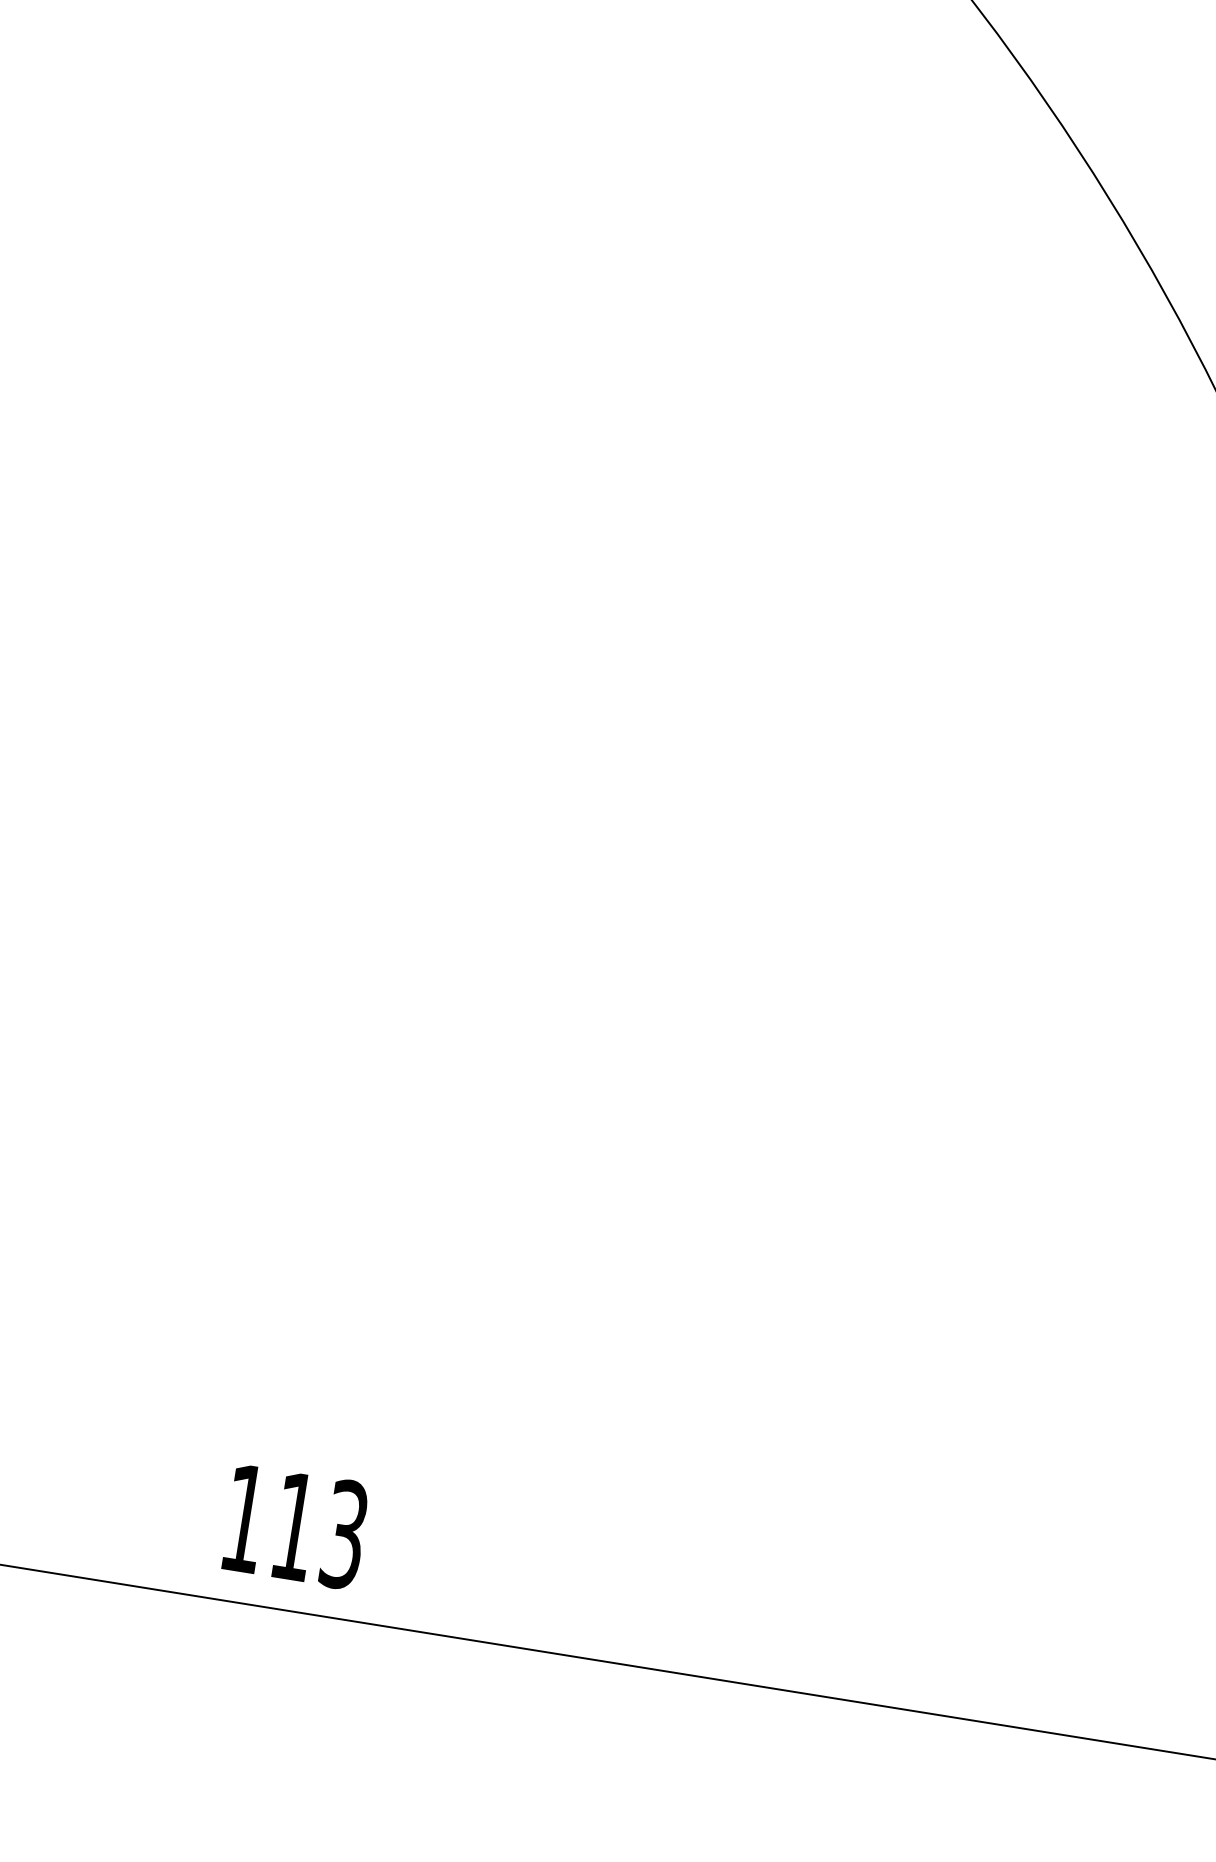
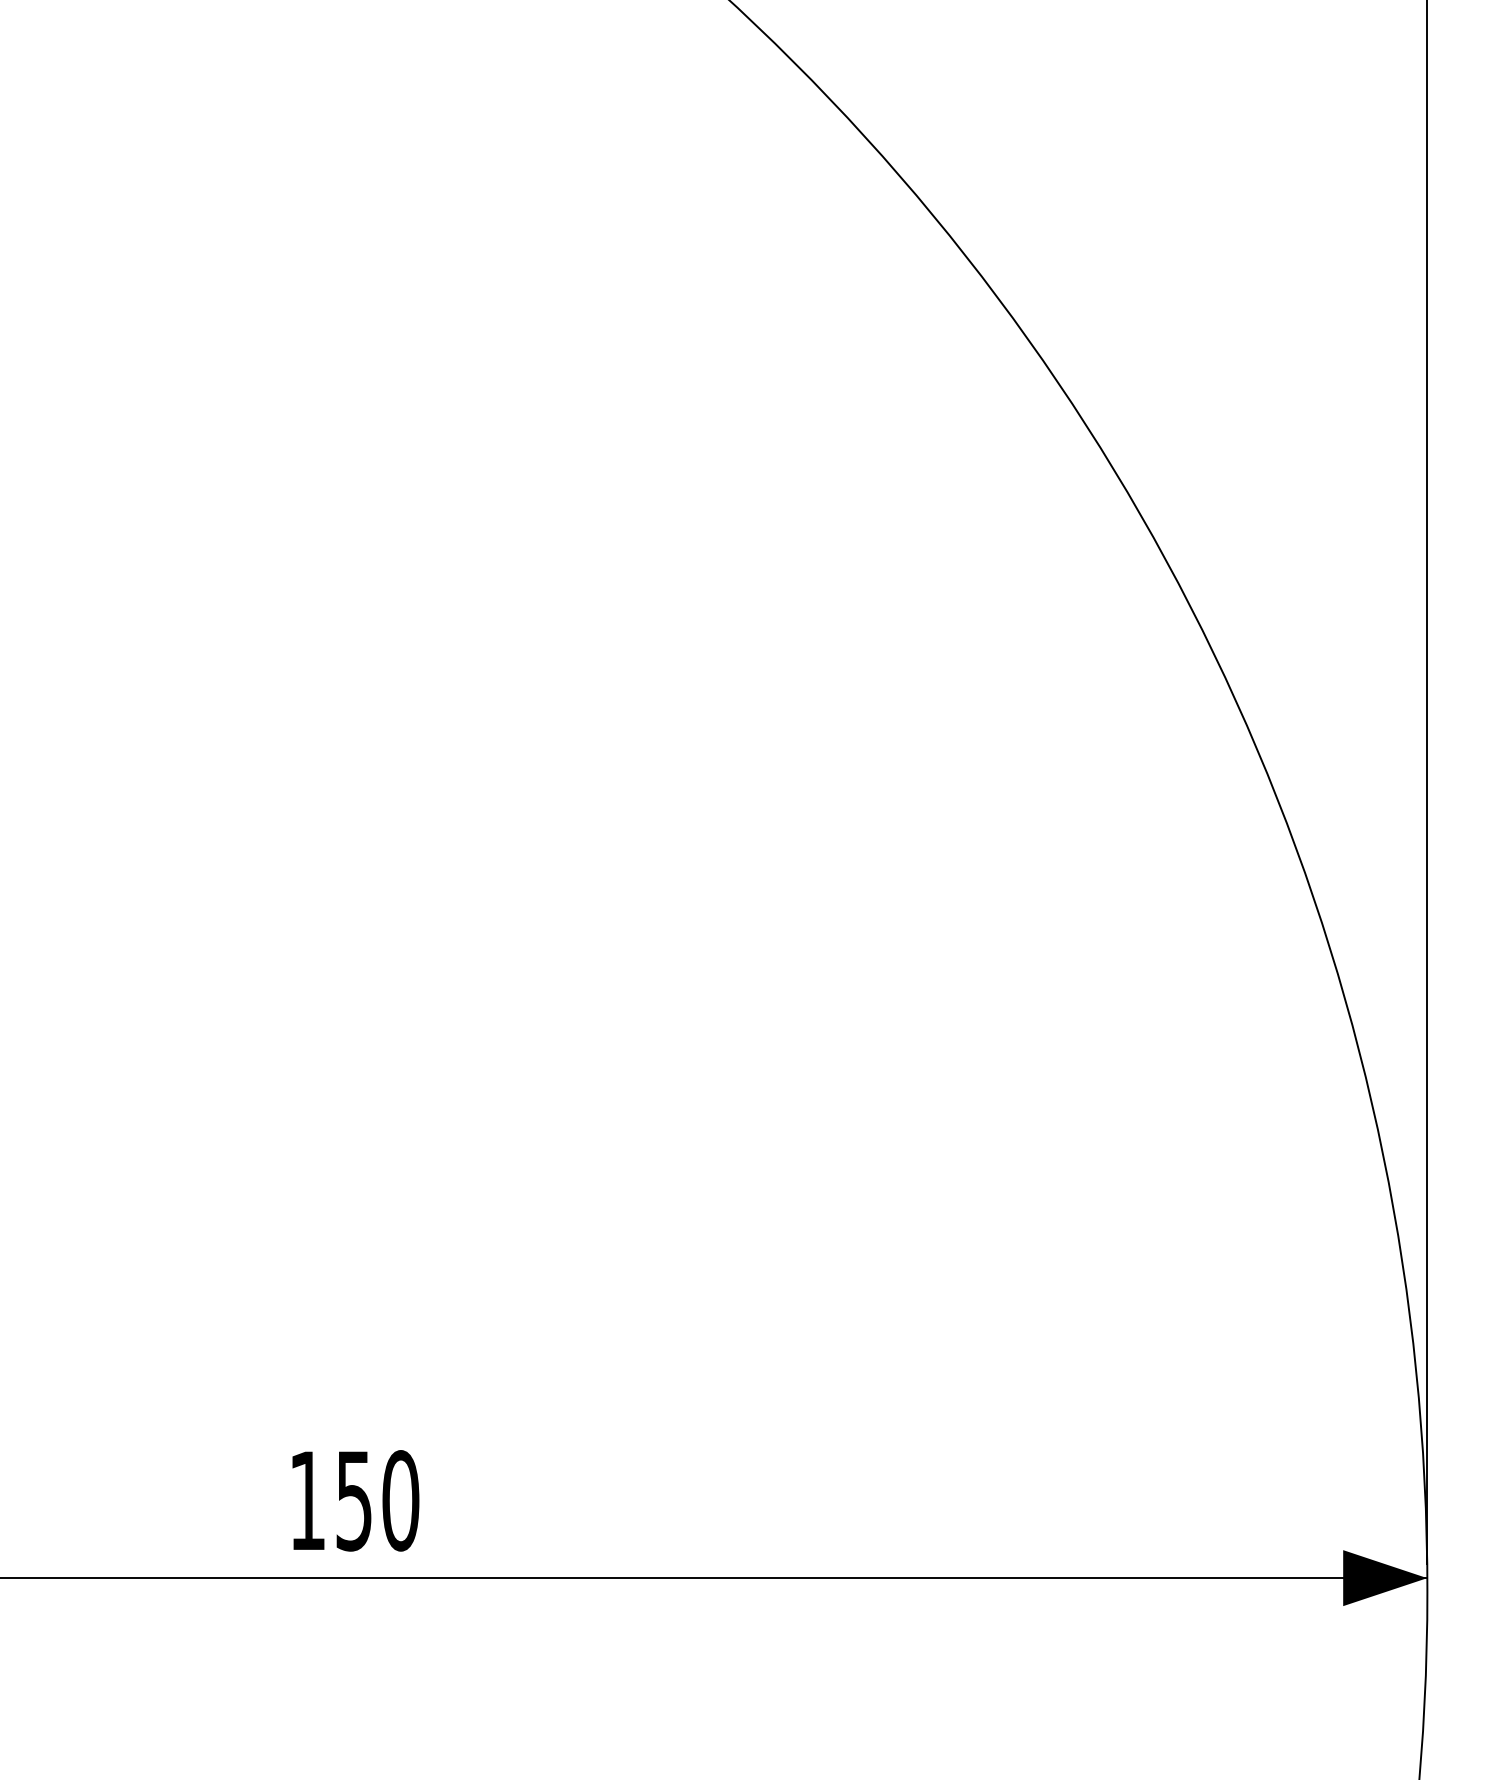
text: (319, 1530) -> (377, 1500), 113 -> 150

